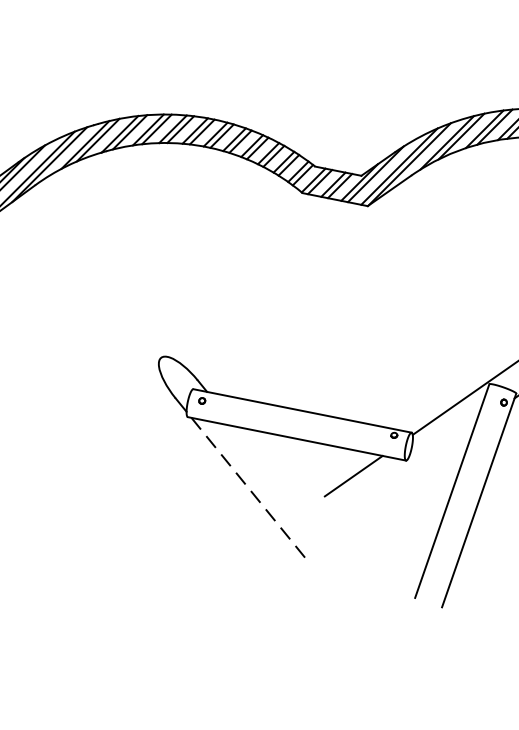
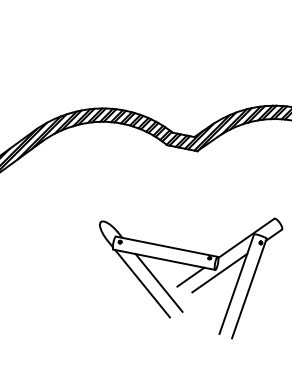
line: (415, 466) -> (219, 272), added
line: (284, 487) -> (158, 282), added
line: (250, 491) -> (142, 284), dashed -> solid

